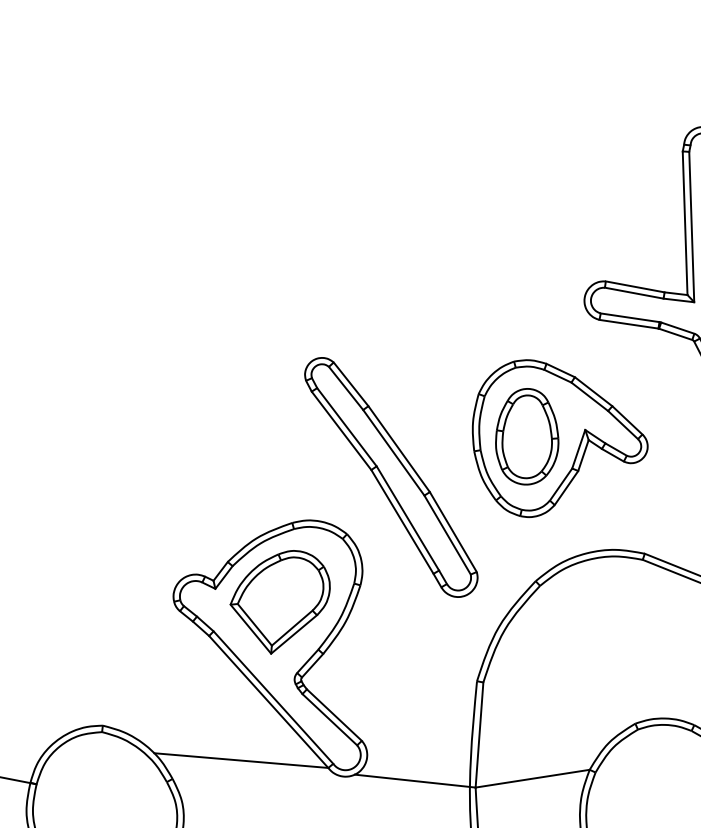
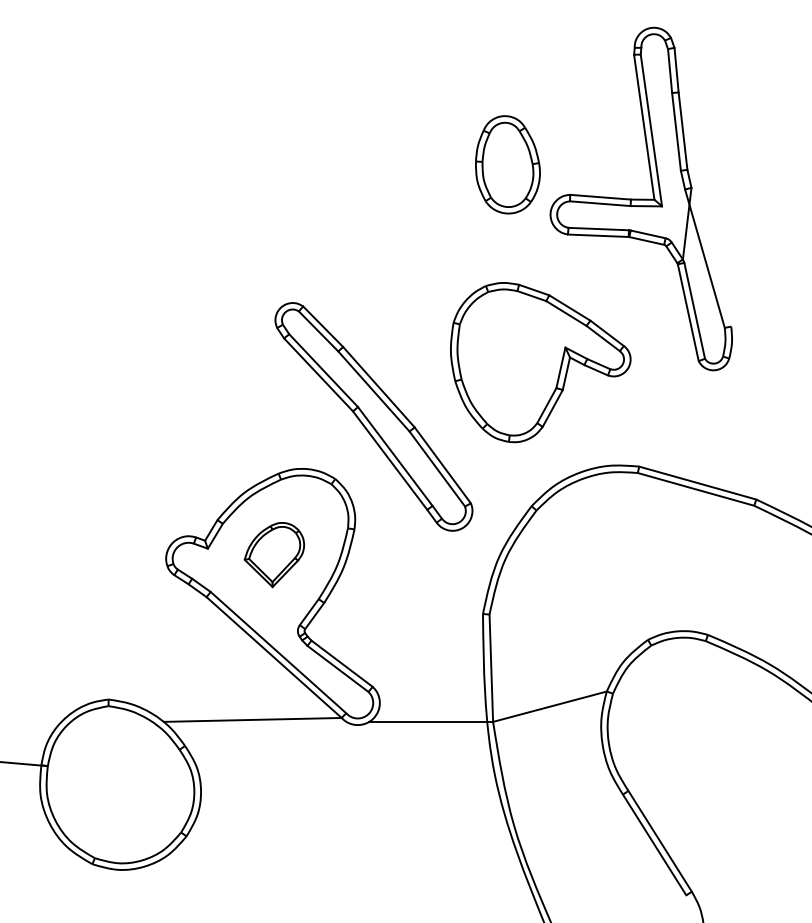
part: (527, 436) -> (507, 164), moved
part: (279, 601) -> (274, 554), size x0.6

